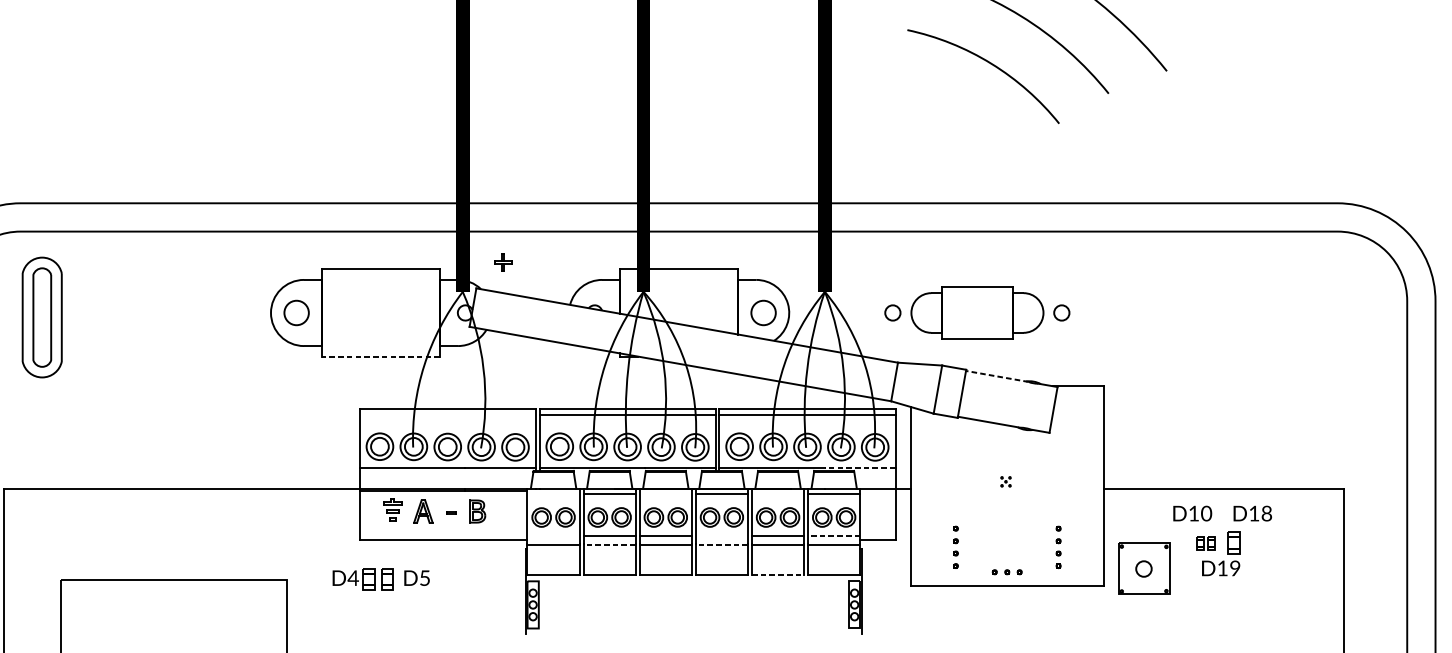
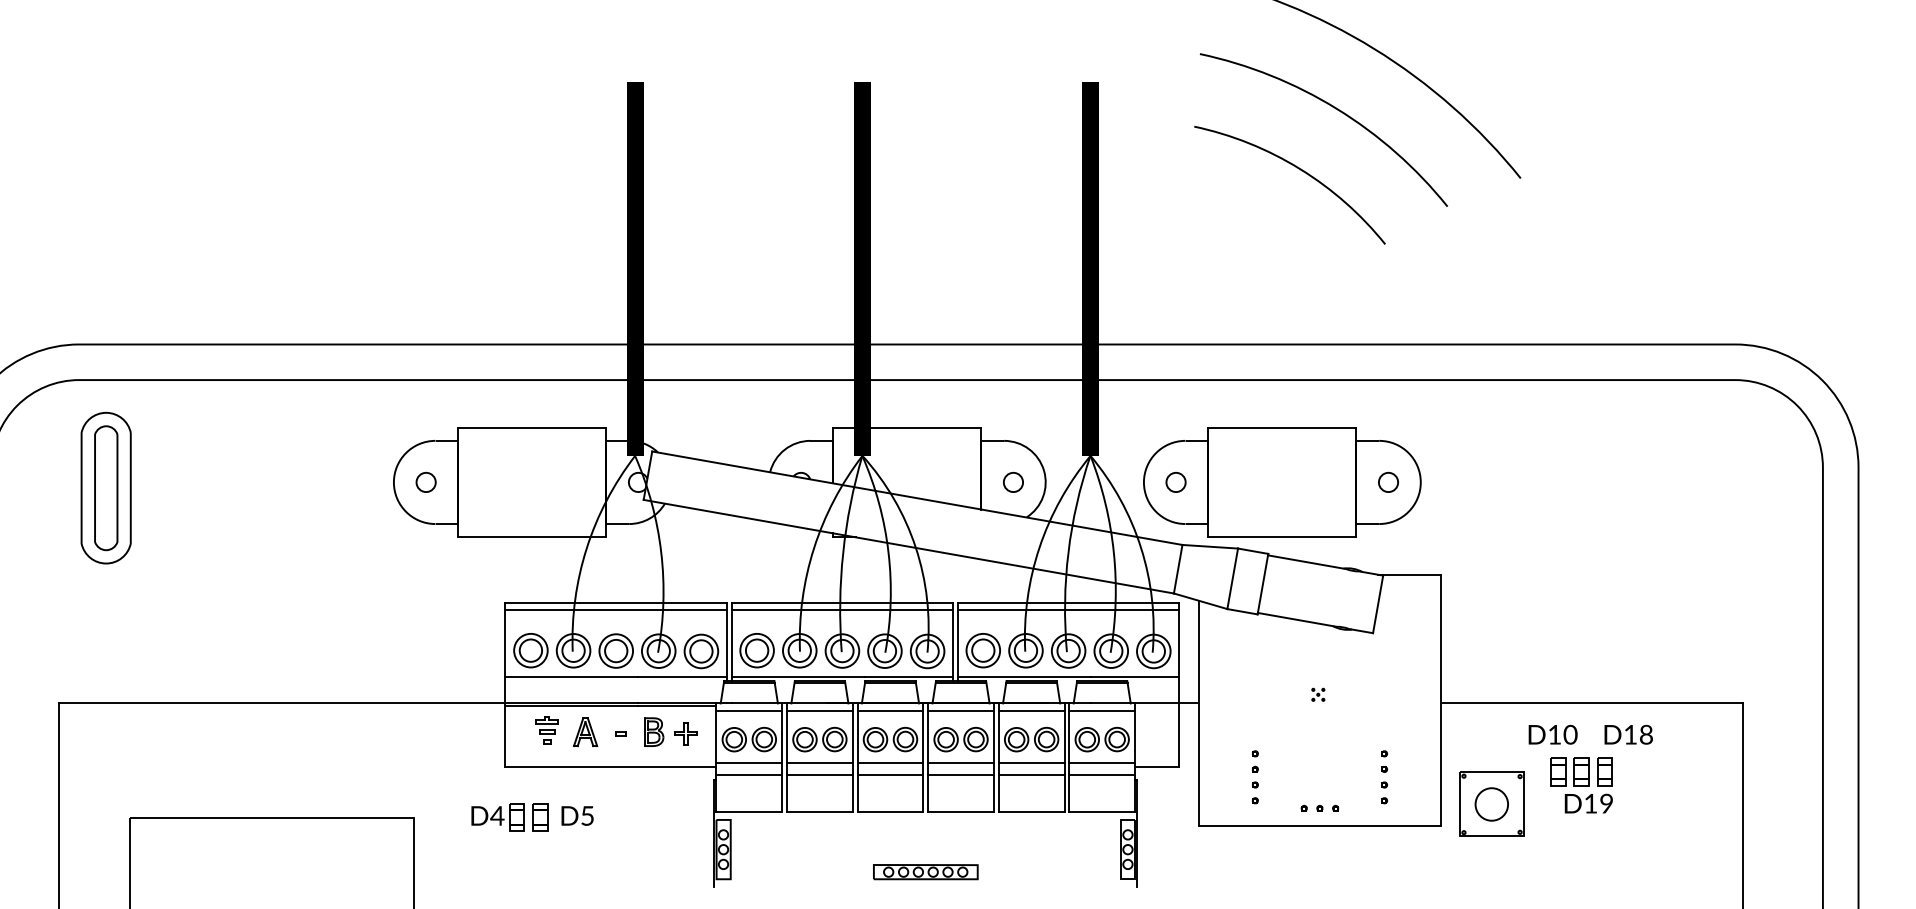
part: (502, 262) -> (685, 733), moved
circle: (296, 313) -> (425, 482), size x0.62
circle: (763, 313) -> (1013, 482), size x0.62
part: (977, 313) -> (1282, 482), size x1.67
line: (381, 356) -> (532, 537), dashed -> solid
line: (997, 376) -> (1307, 562), dashed -> solid
line: (447, 414) -> (616, 610), added
line: (859, 467) -> (1134, 676), dashed -> solid
line: (553, 494) -> (749, 710), added
line: (665, 494) -> (890, 710), added
line: (777, 494) -> (1031, 710), added
line: (553, 536) -> (749, 763), added
line: (721, 536) -> (960, 763), added
line: (834, 536) -> (1102, 763), dashed -> solid
part: (1205, 542) -> (1569, 771), size x1.67
line: (609, 545) -> (819, 774), dashed -> solid
line: (722, 545) -> (961, 774), dashed -> solid
circle: (1143, 569) -> (1491, 804), size x1.67
line: (777, 575) -> (1031, 812), dashed -> solid
part: (693, 623) -> (925, 872), added

